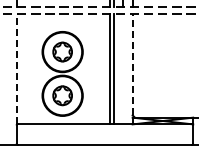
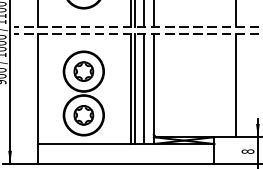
line: (132, 63) -> (153, 83), dashed -> solid
line: (122, 68) -> (143, 88), added
line: (16, 69) -> (37, 89), dashed -> solid

